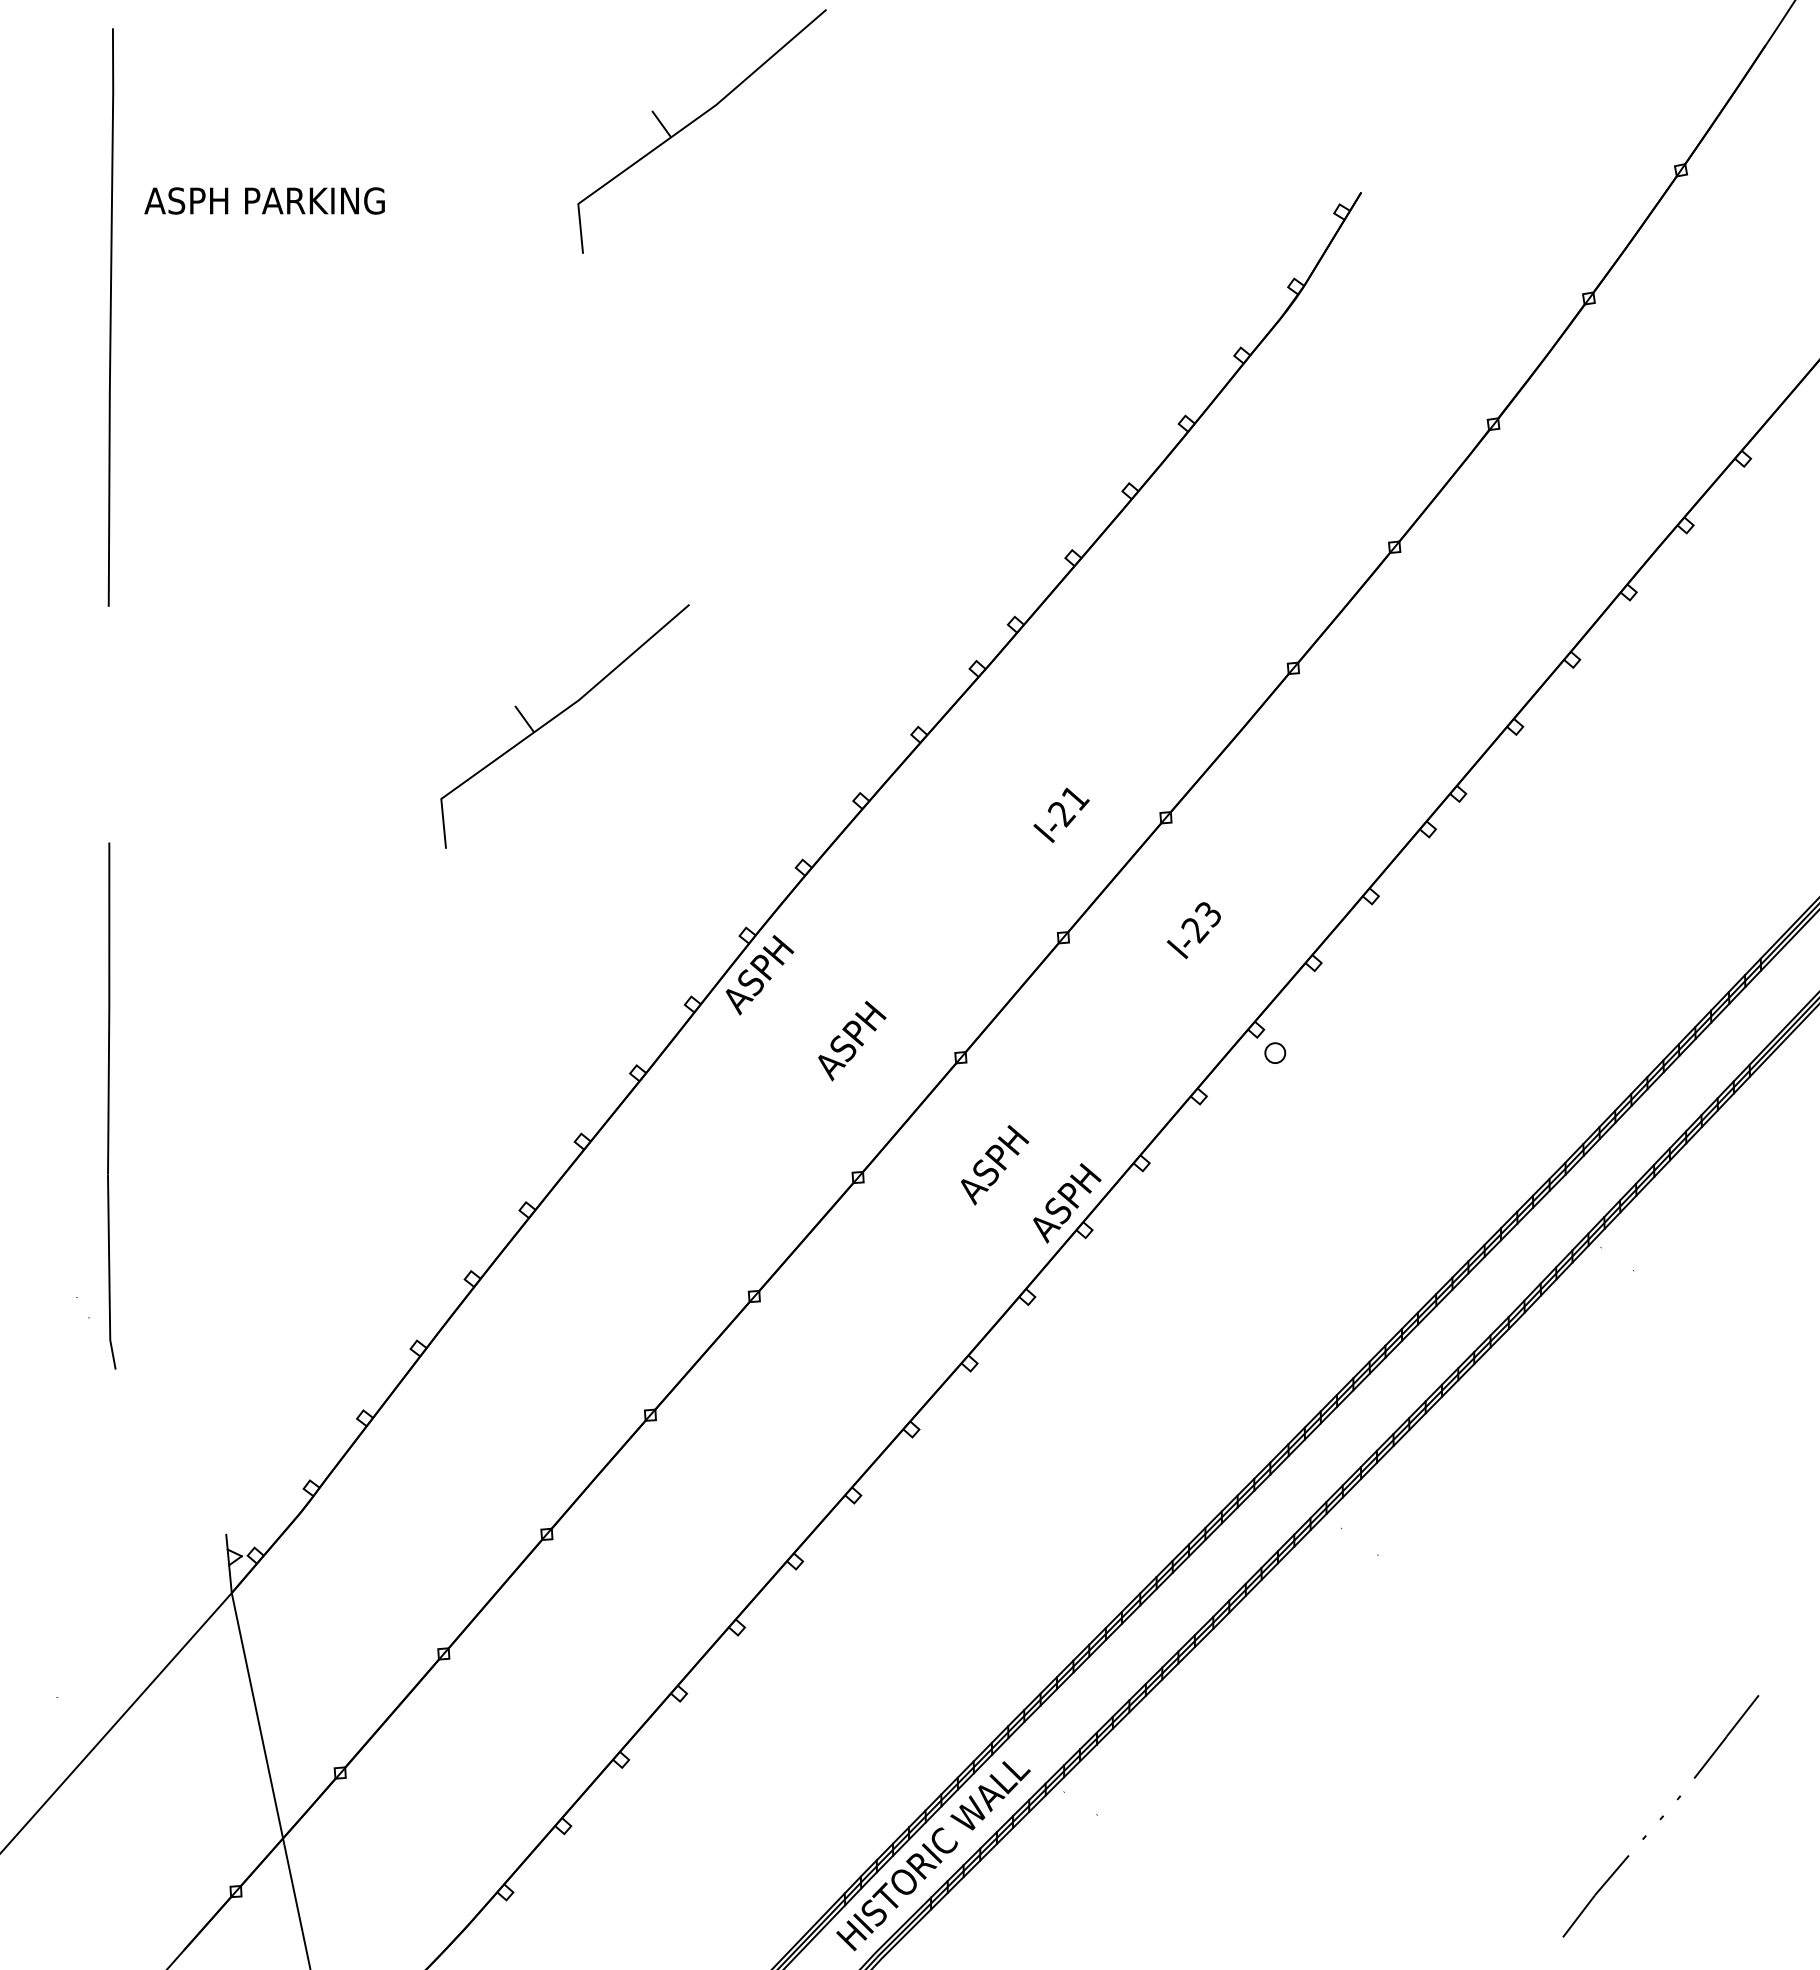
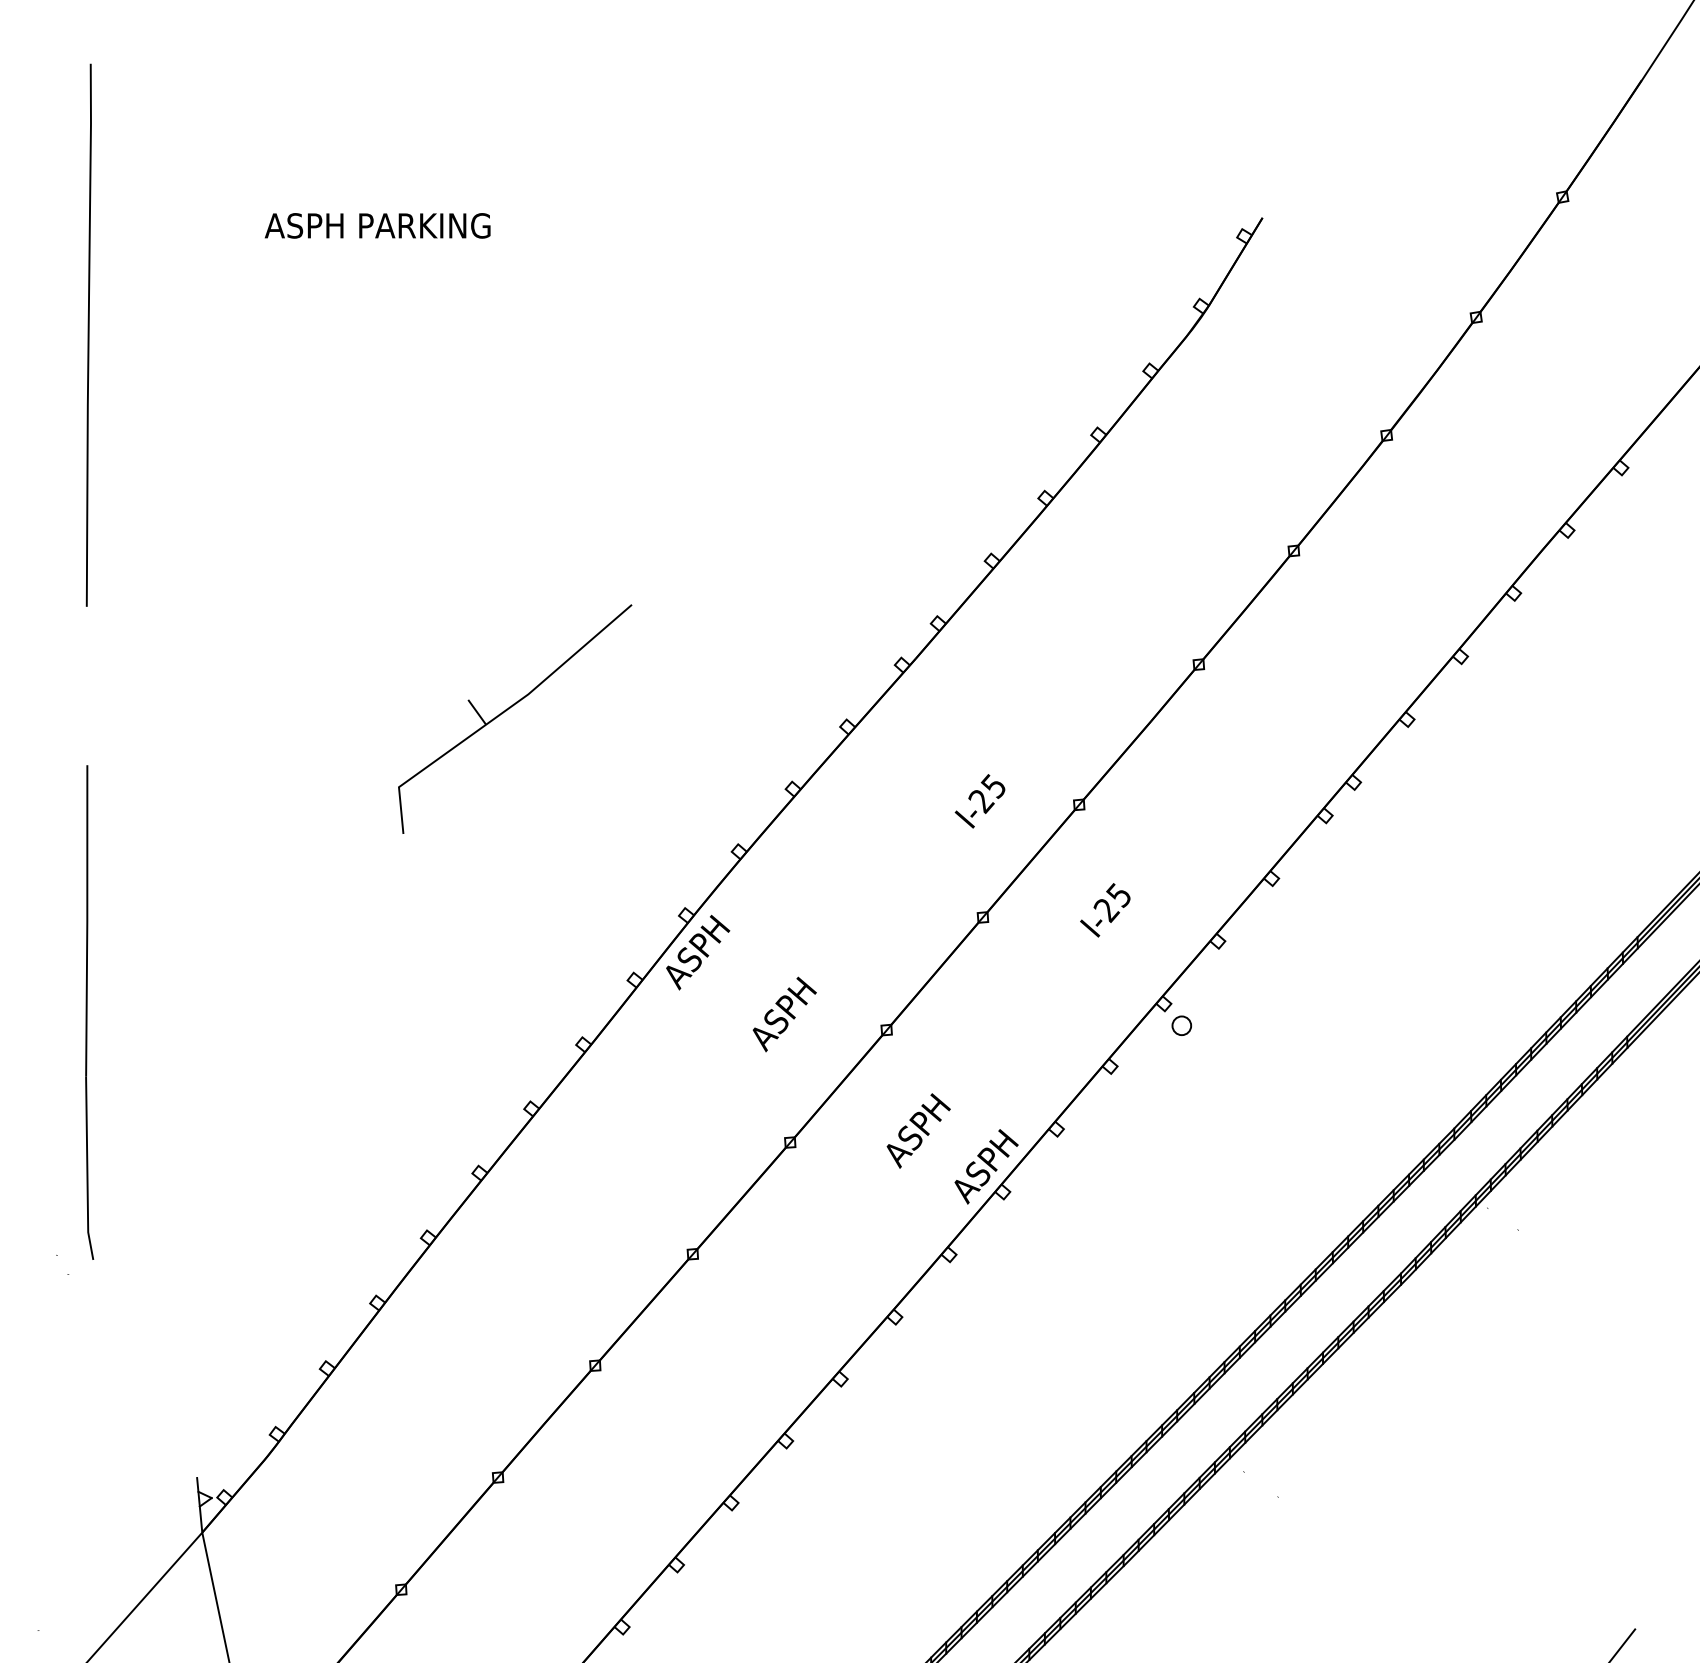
part: (695, 121) -> (637, 151), removed
text: (264, 200) -> (377, 225), moved
text: (1075, 798) -> (994, 786), I-21 -> I-25
text: (1207, 914) -> (1118, 895), I-23 -> I-25
part: (111, 1105) -> (89, 1012), moved

